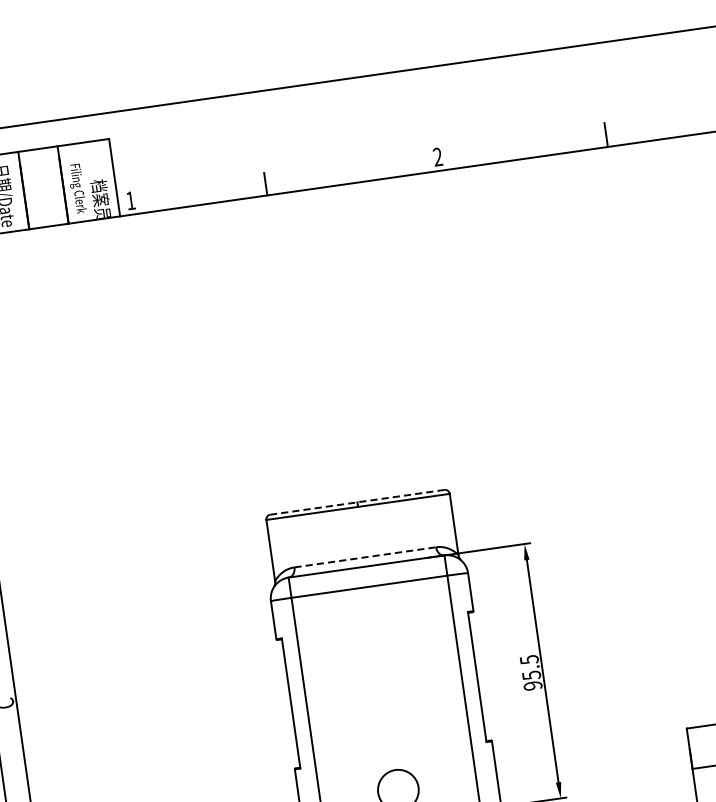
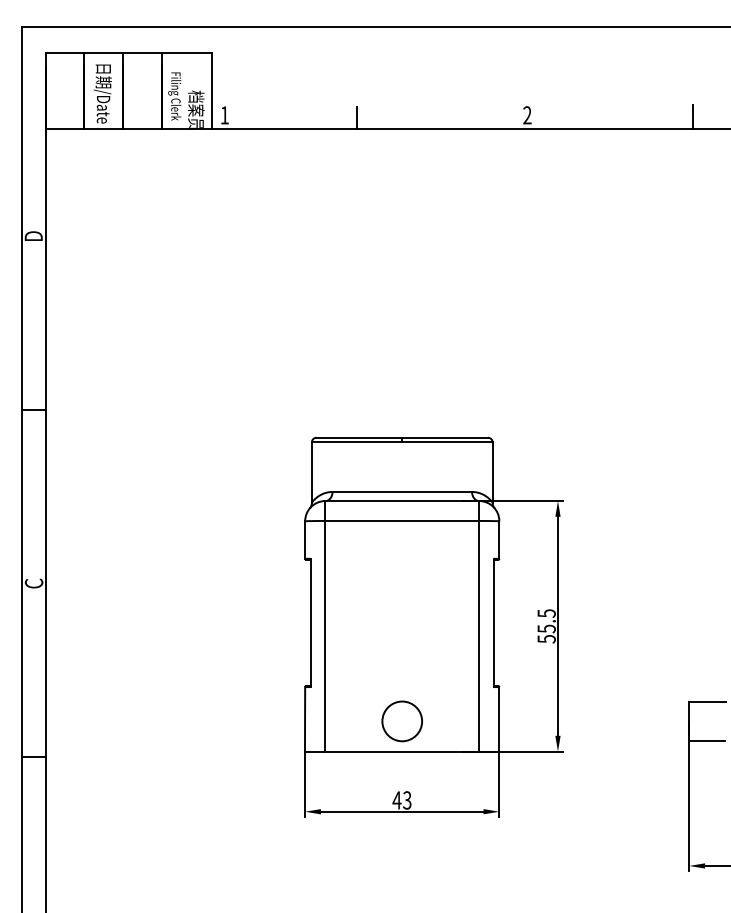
line: (357, 502) -> (402, 437), dashed -> solid
line: (365, 556) -> (402, 491), dashed -> solid
text: (532, 686) -> (546, 639), 95.5 -> 55.5

